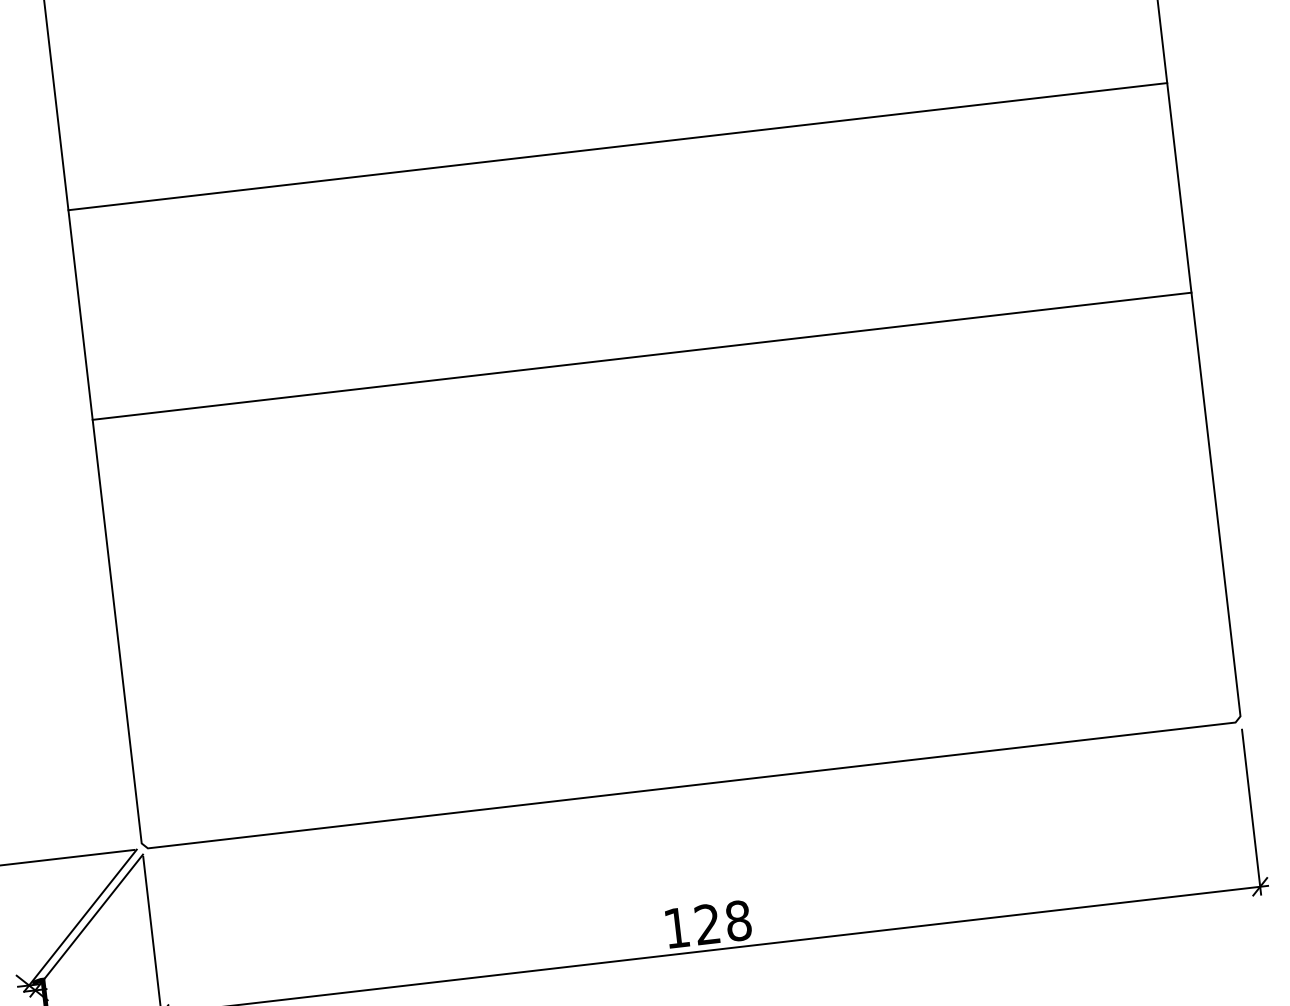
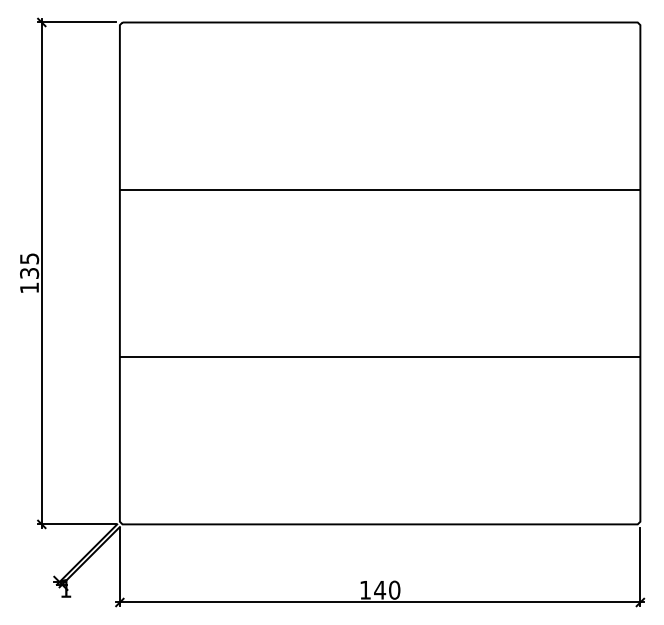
line: (616, 146) -> (379, 189), moved
line: (640, 357) -> (379, 357), moved
text: (723, 921) -> (387, 589), 128 -> 140

